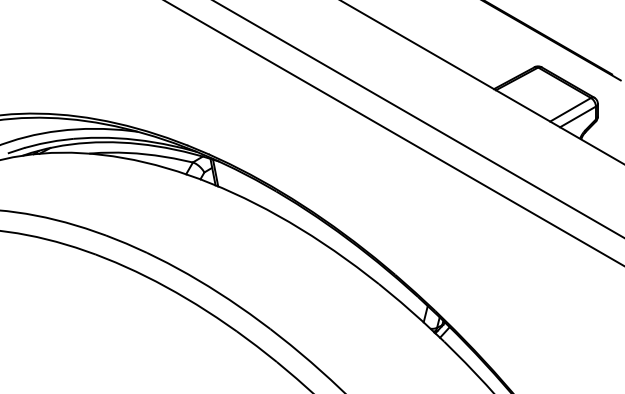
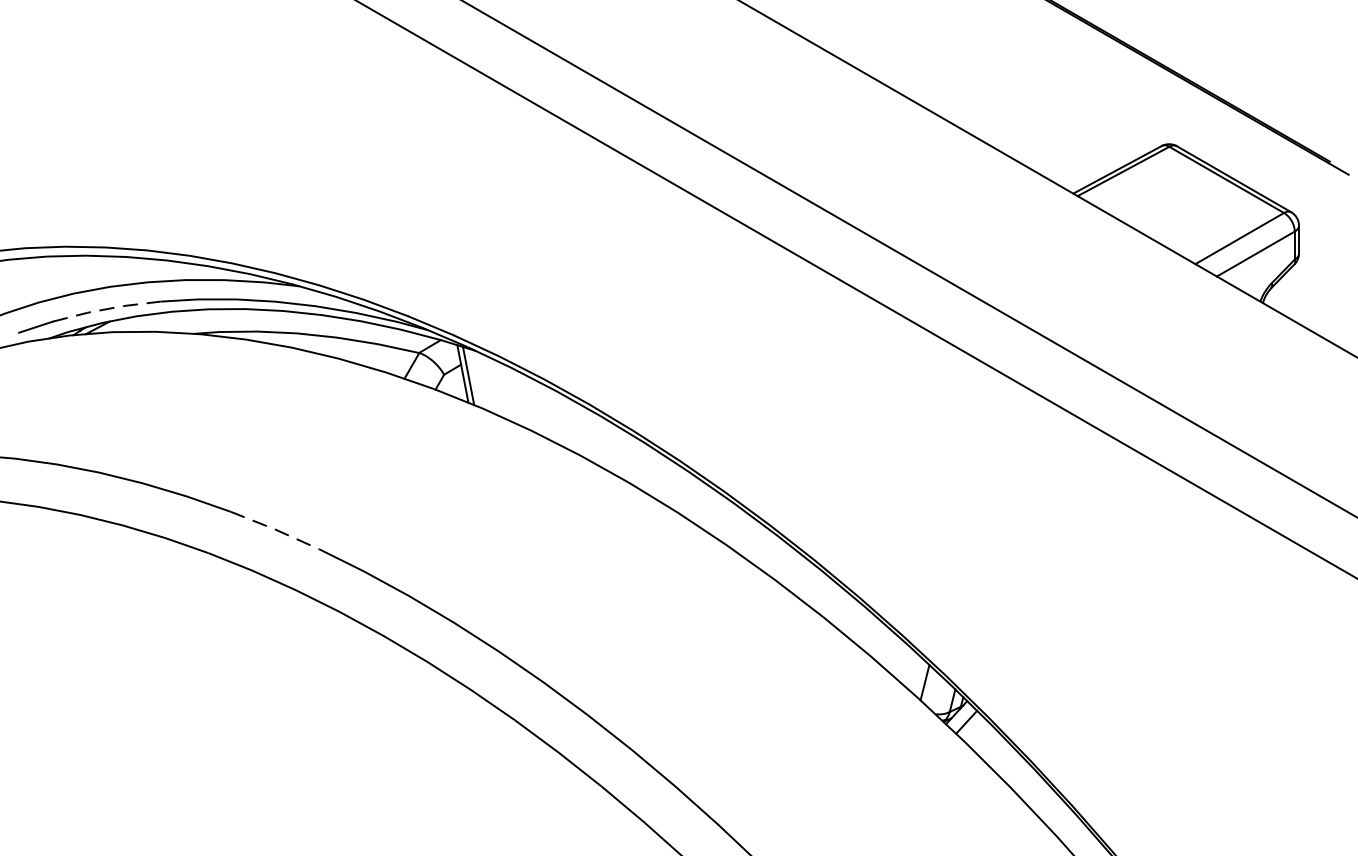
line: (49, 142) -> (107, 309), solid -> dashed
line: (126, 243) -> (274, 529), solid -> dashed

